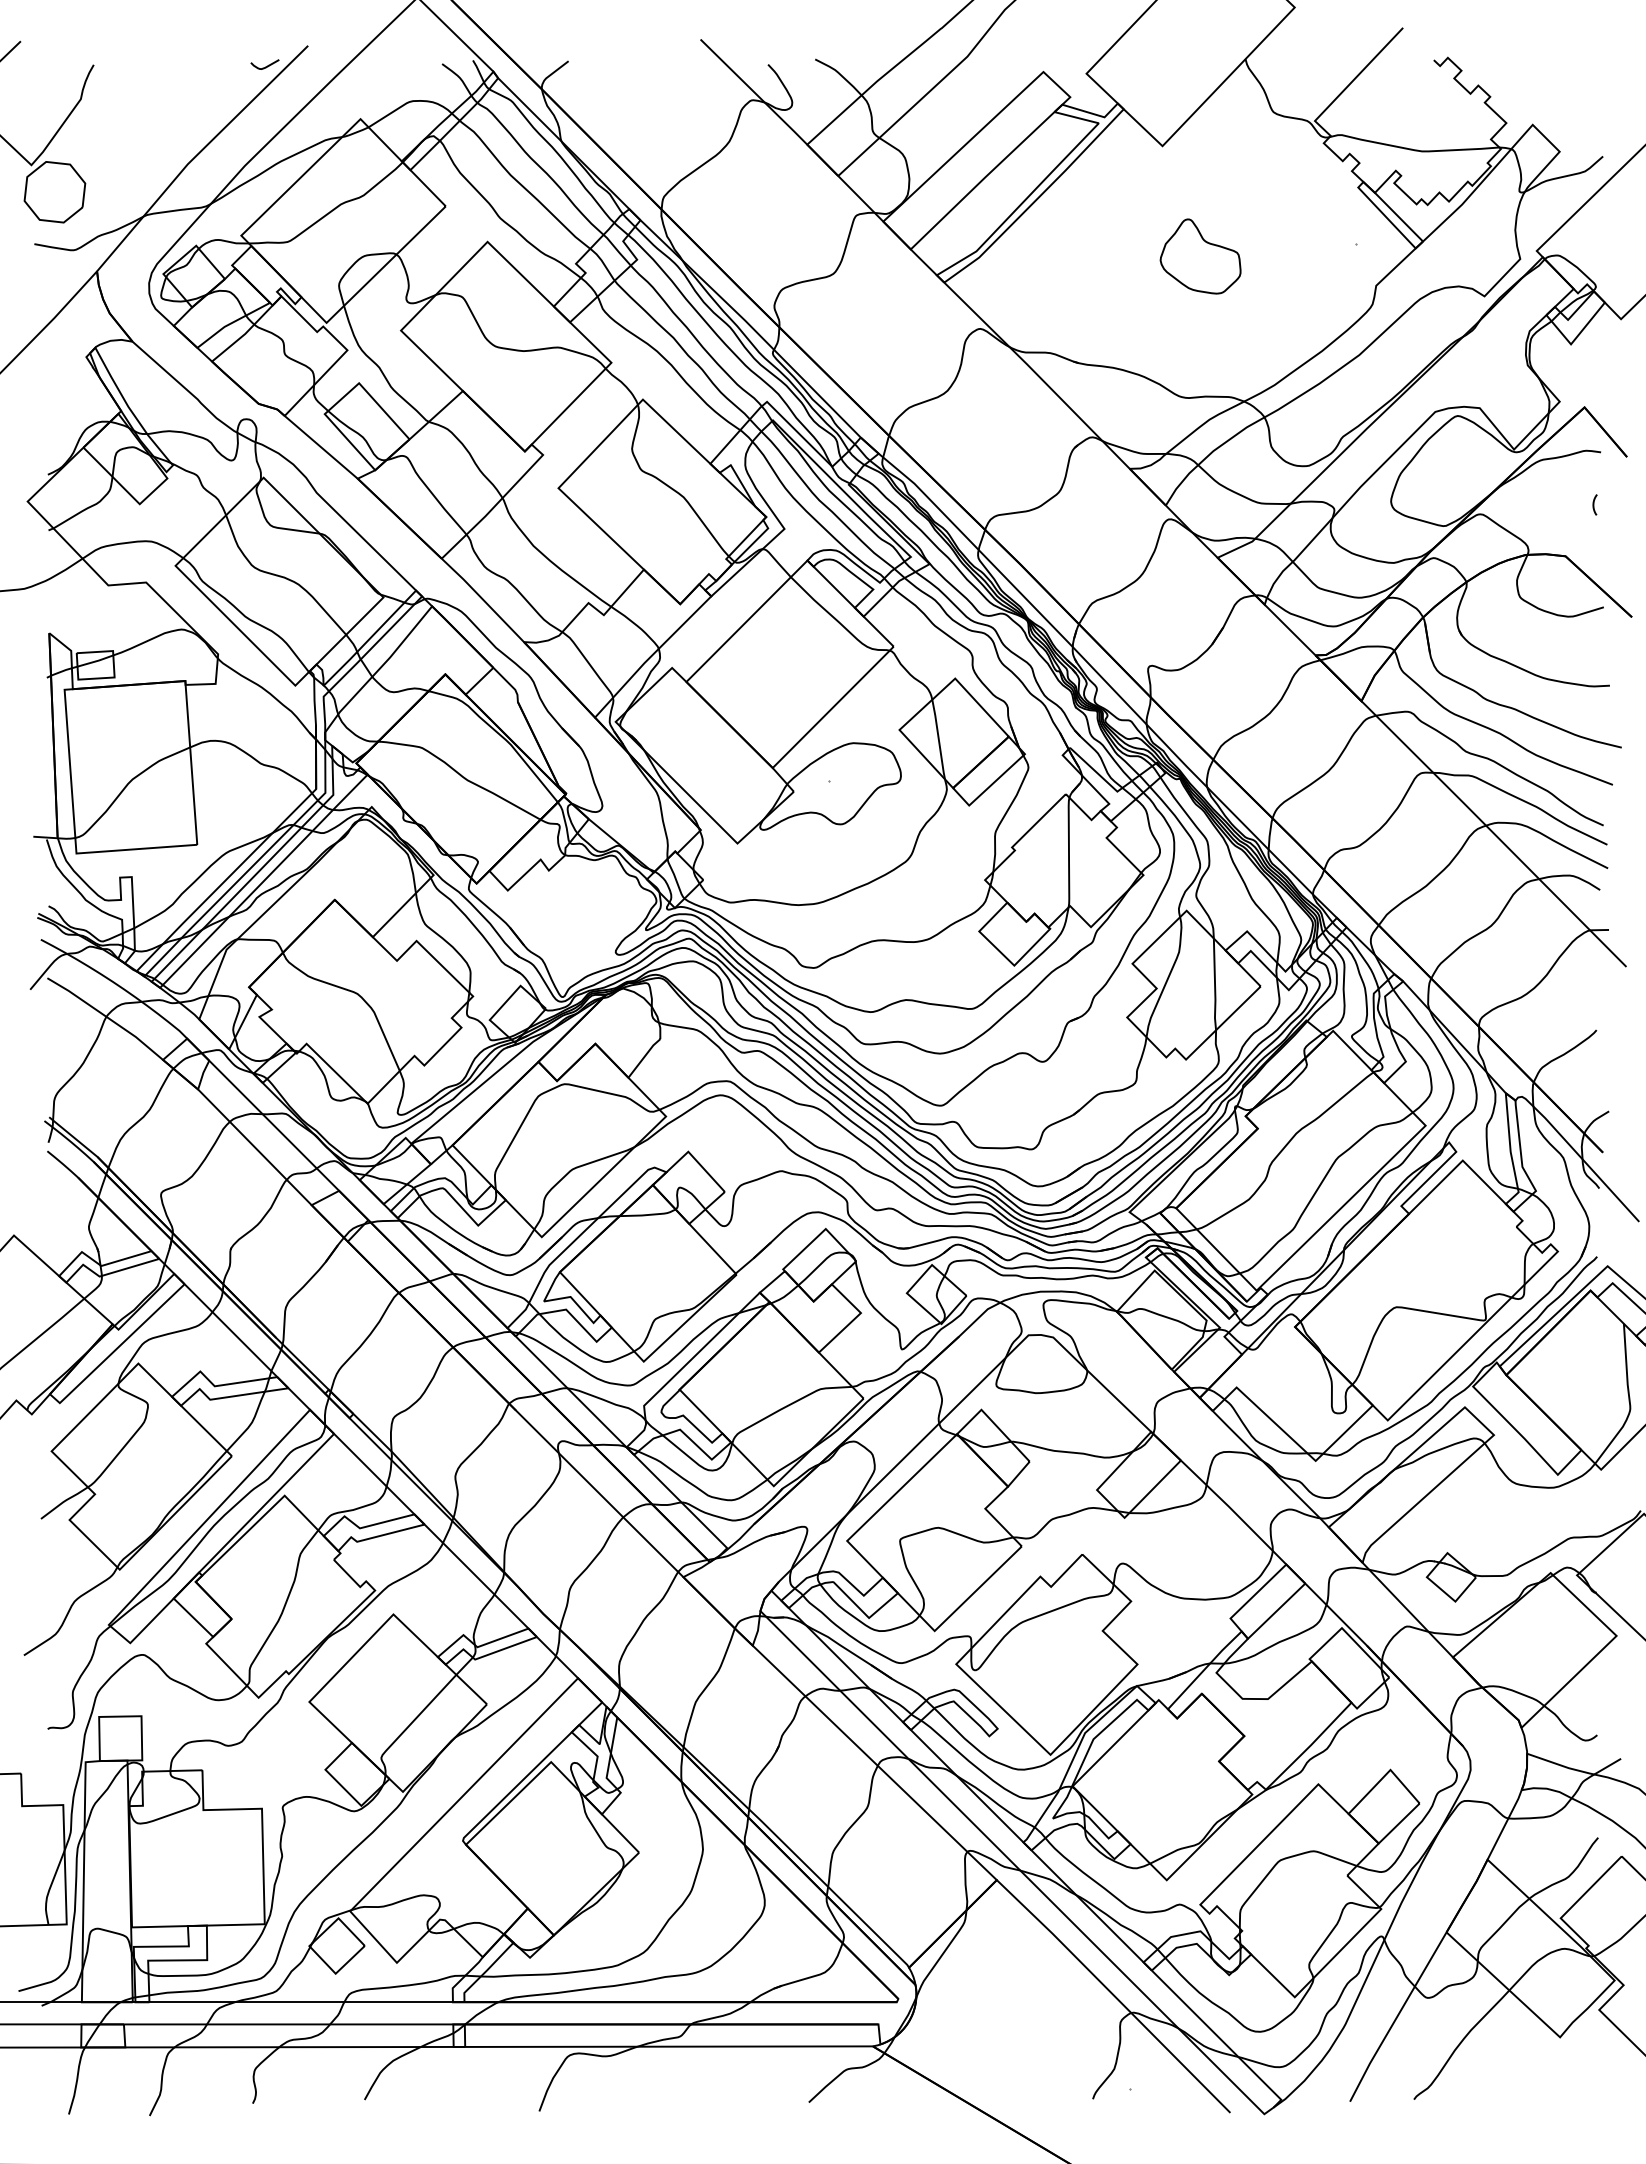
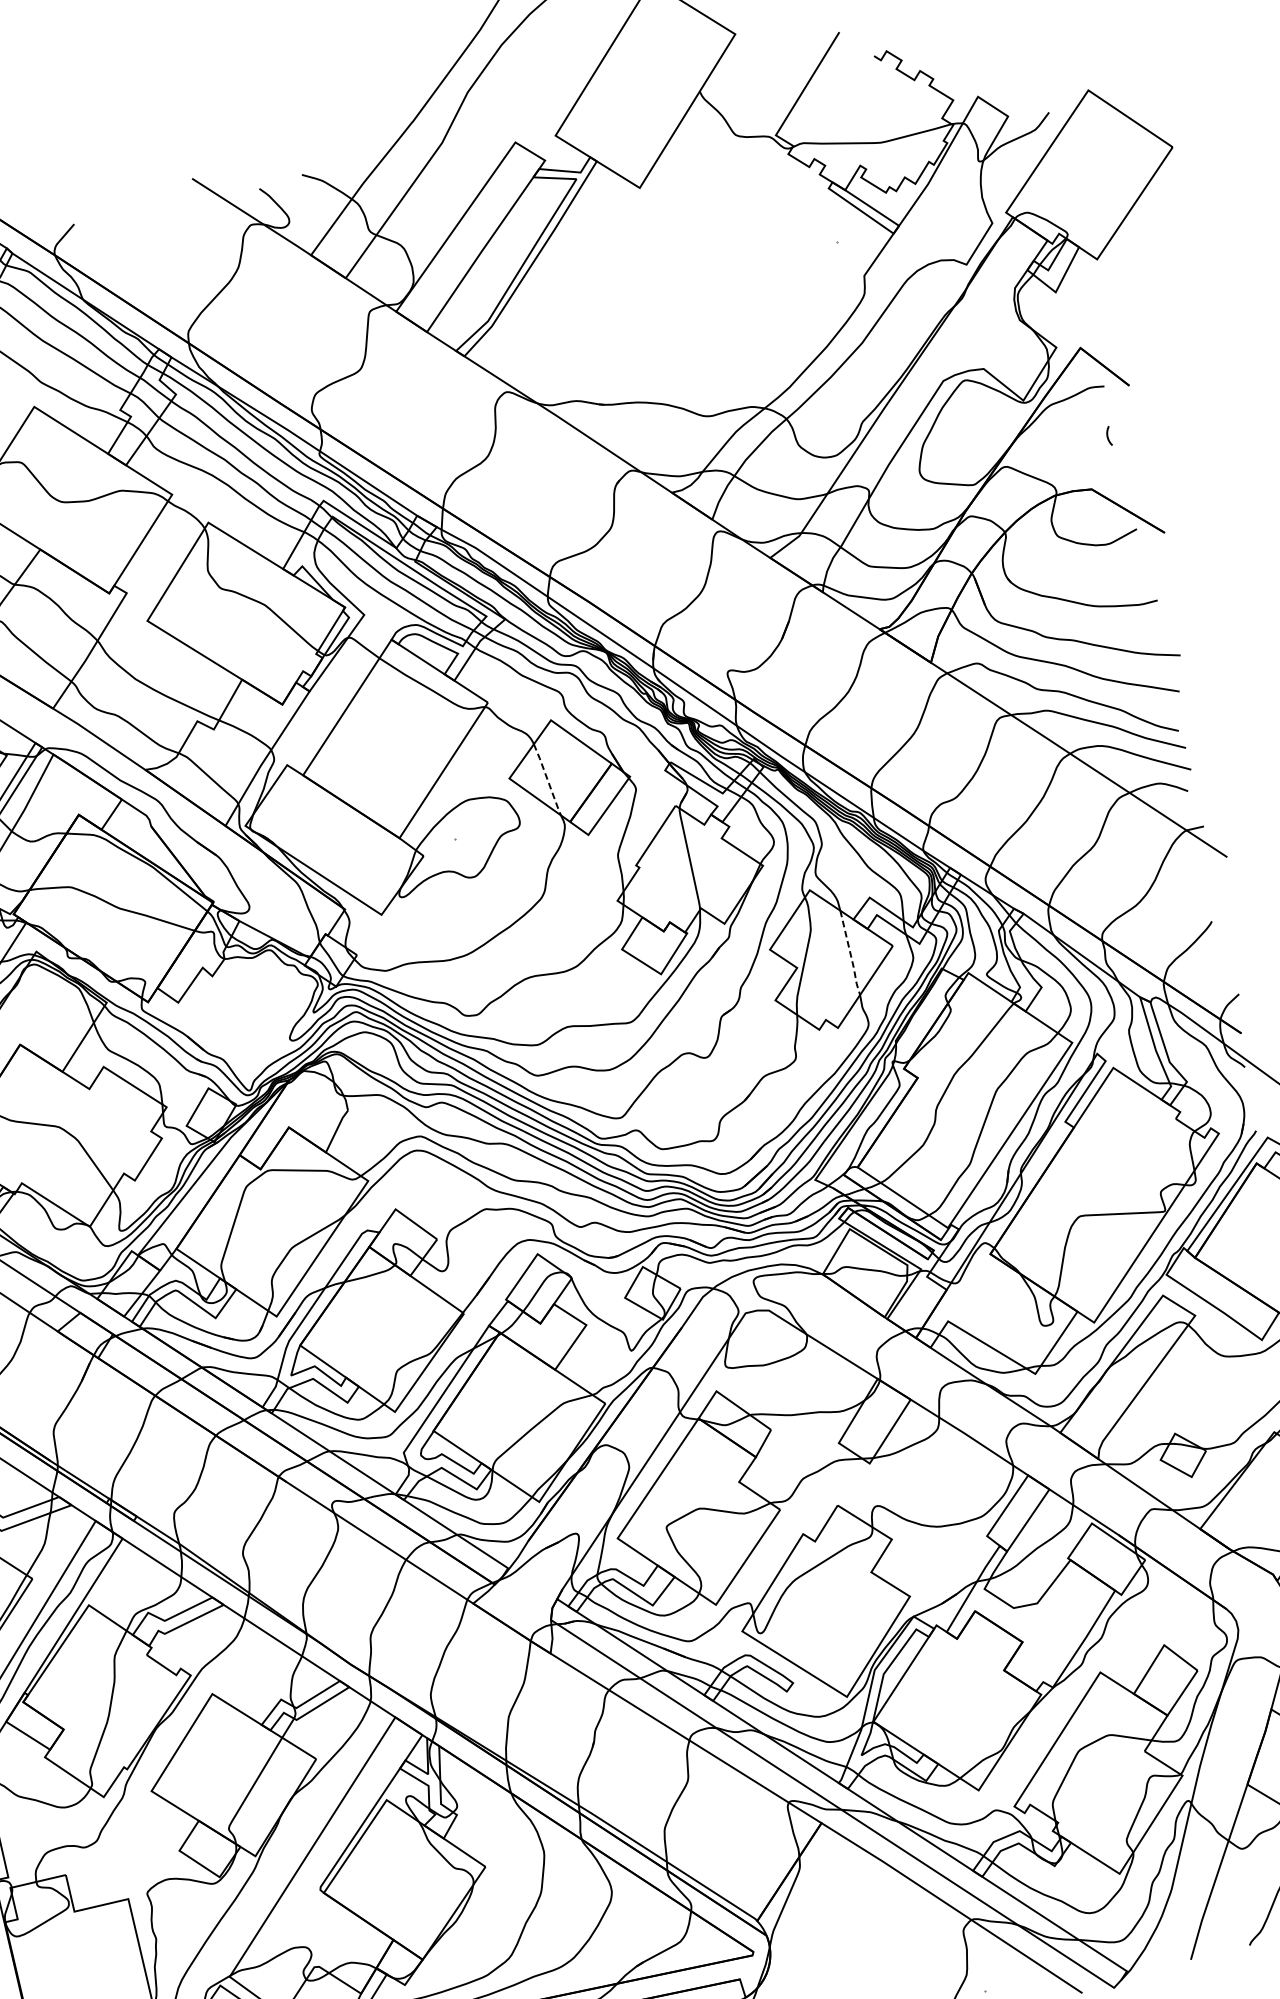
part: (1200, 256) -> (696, 282), removed
line: (938, 740) -> (547, 780), solid -> dashed
line: (1215, 986) -> (851, 954), solid -> dashed

